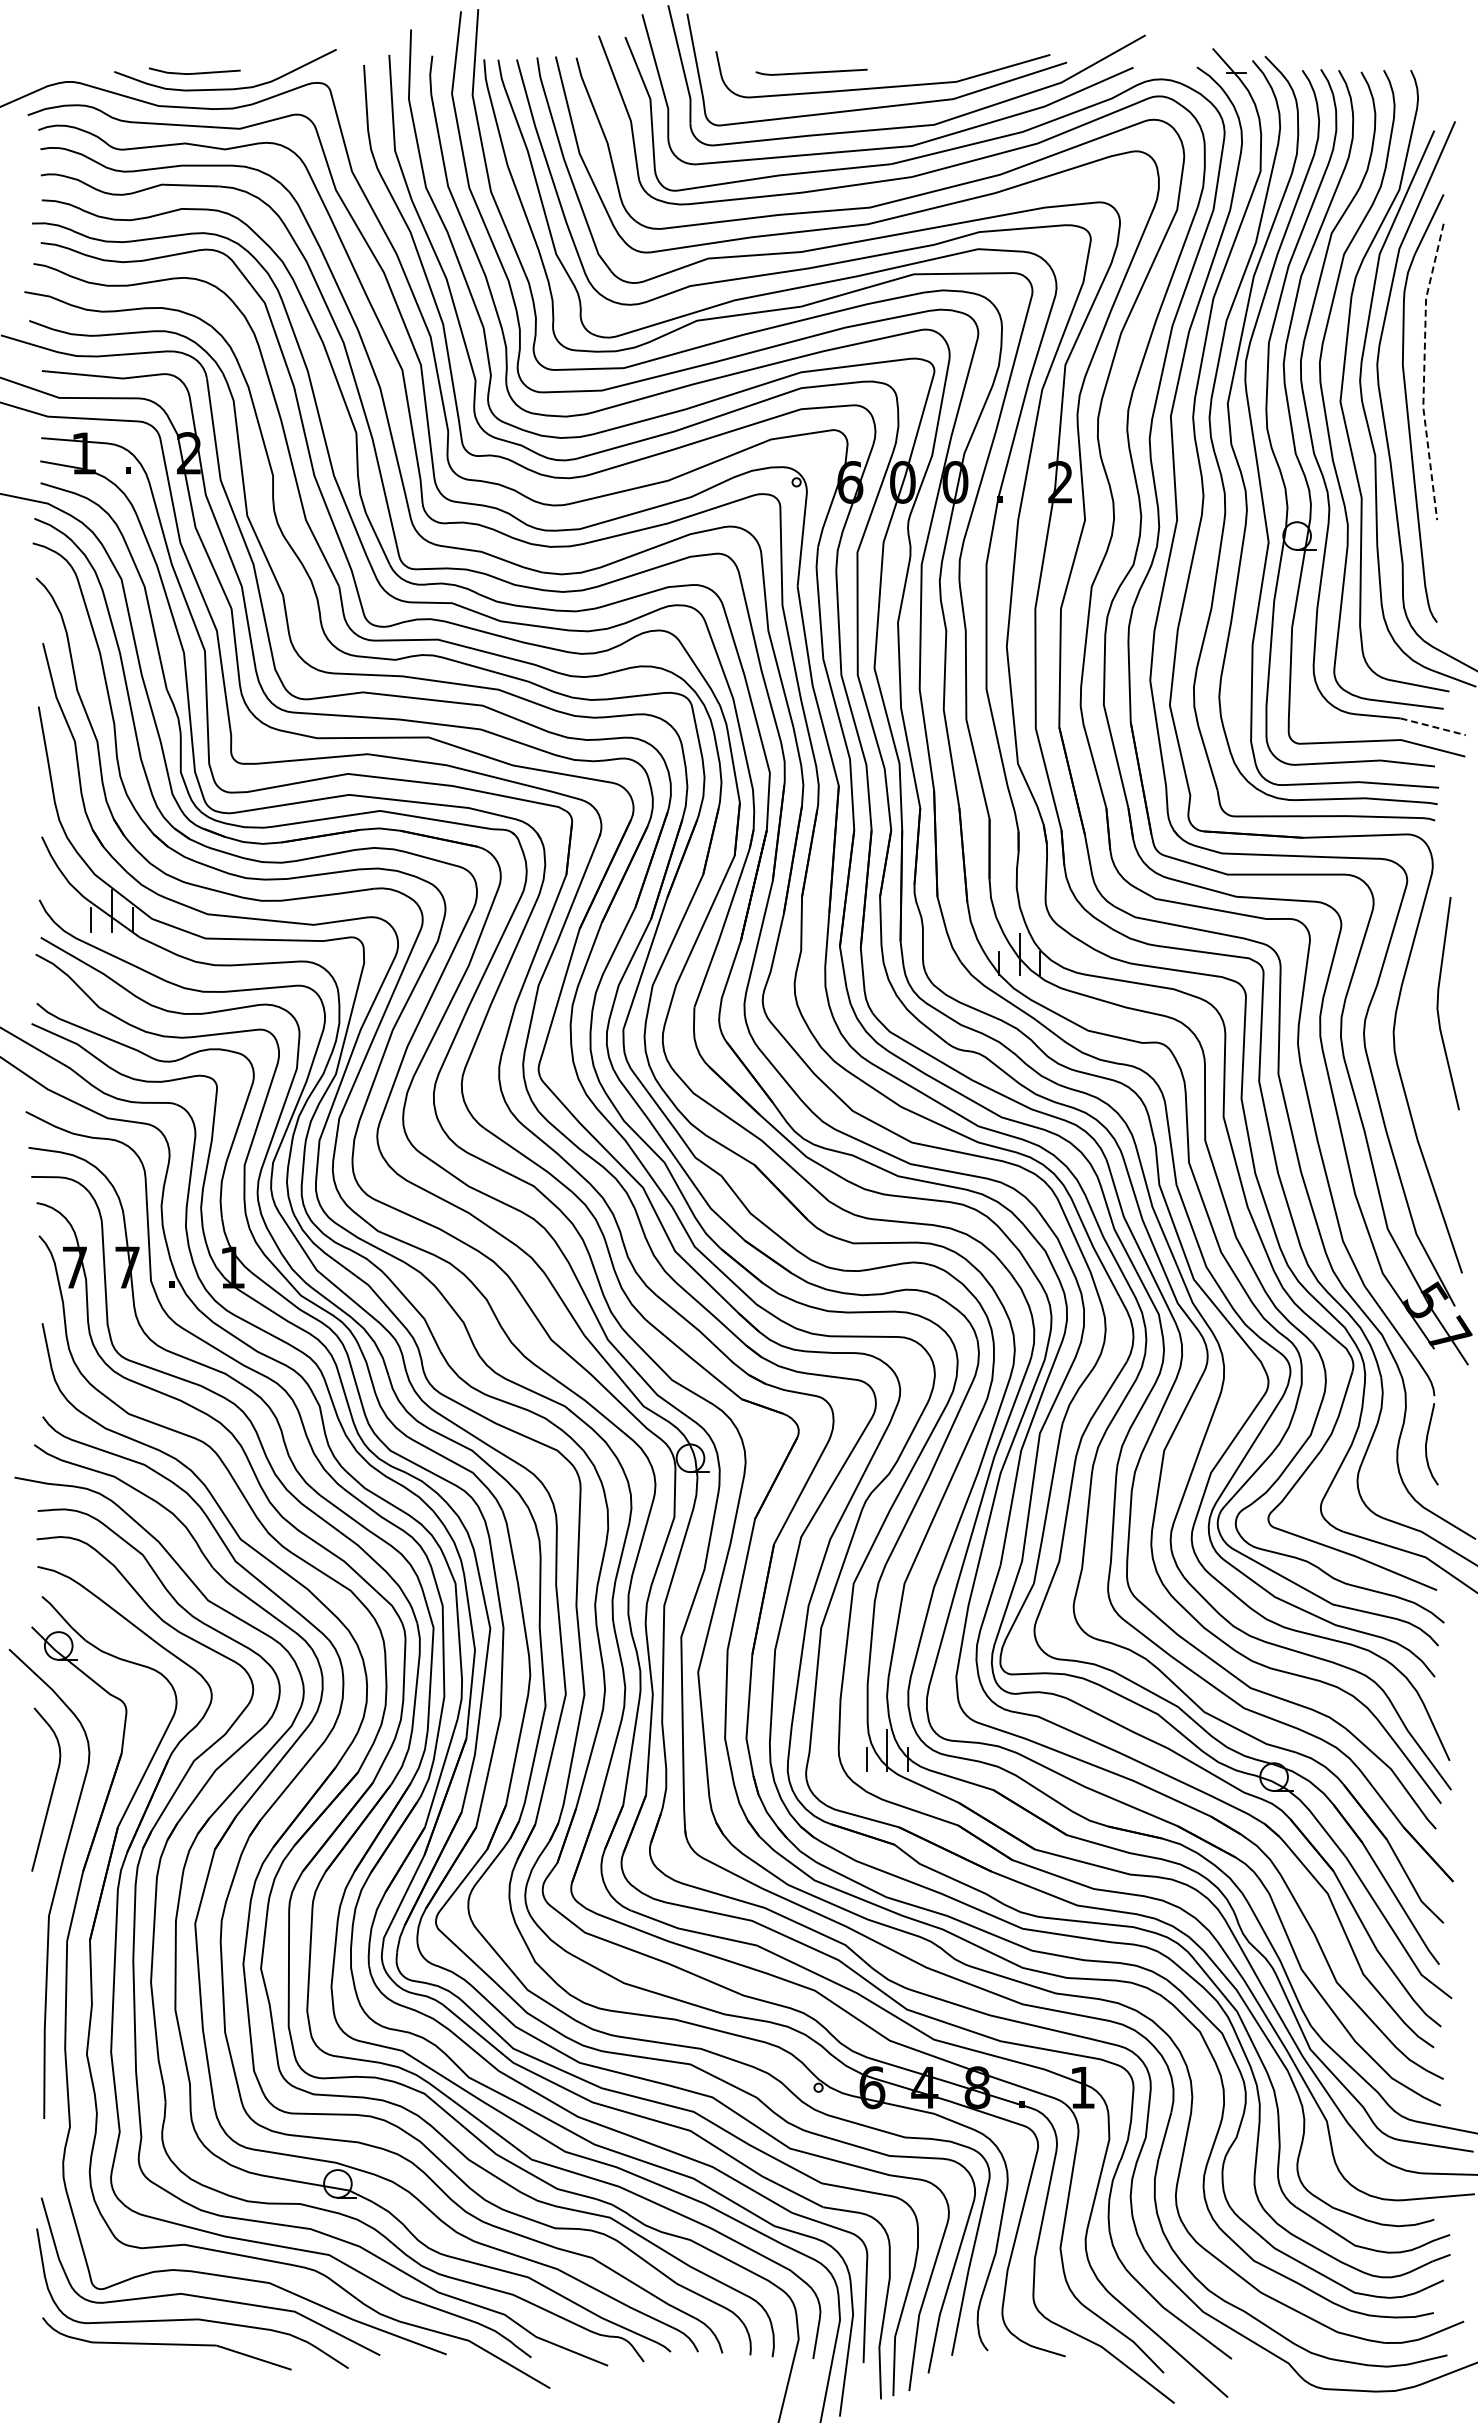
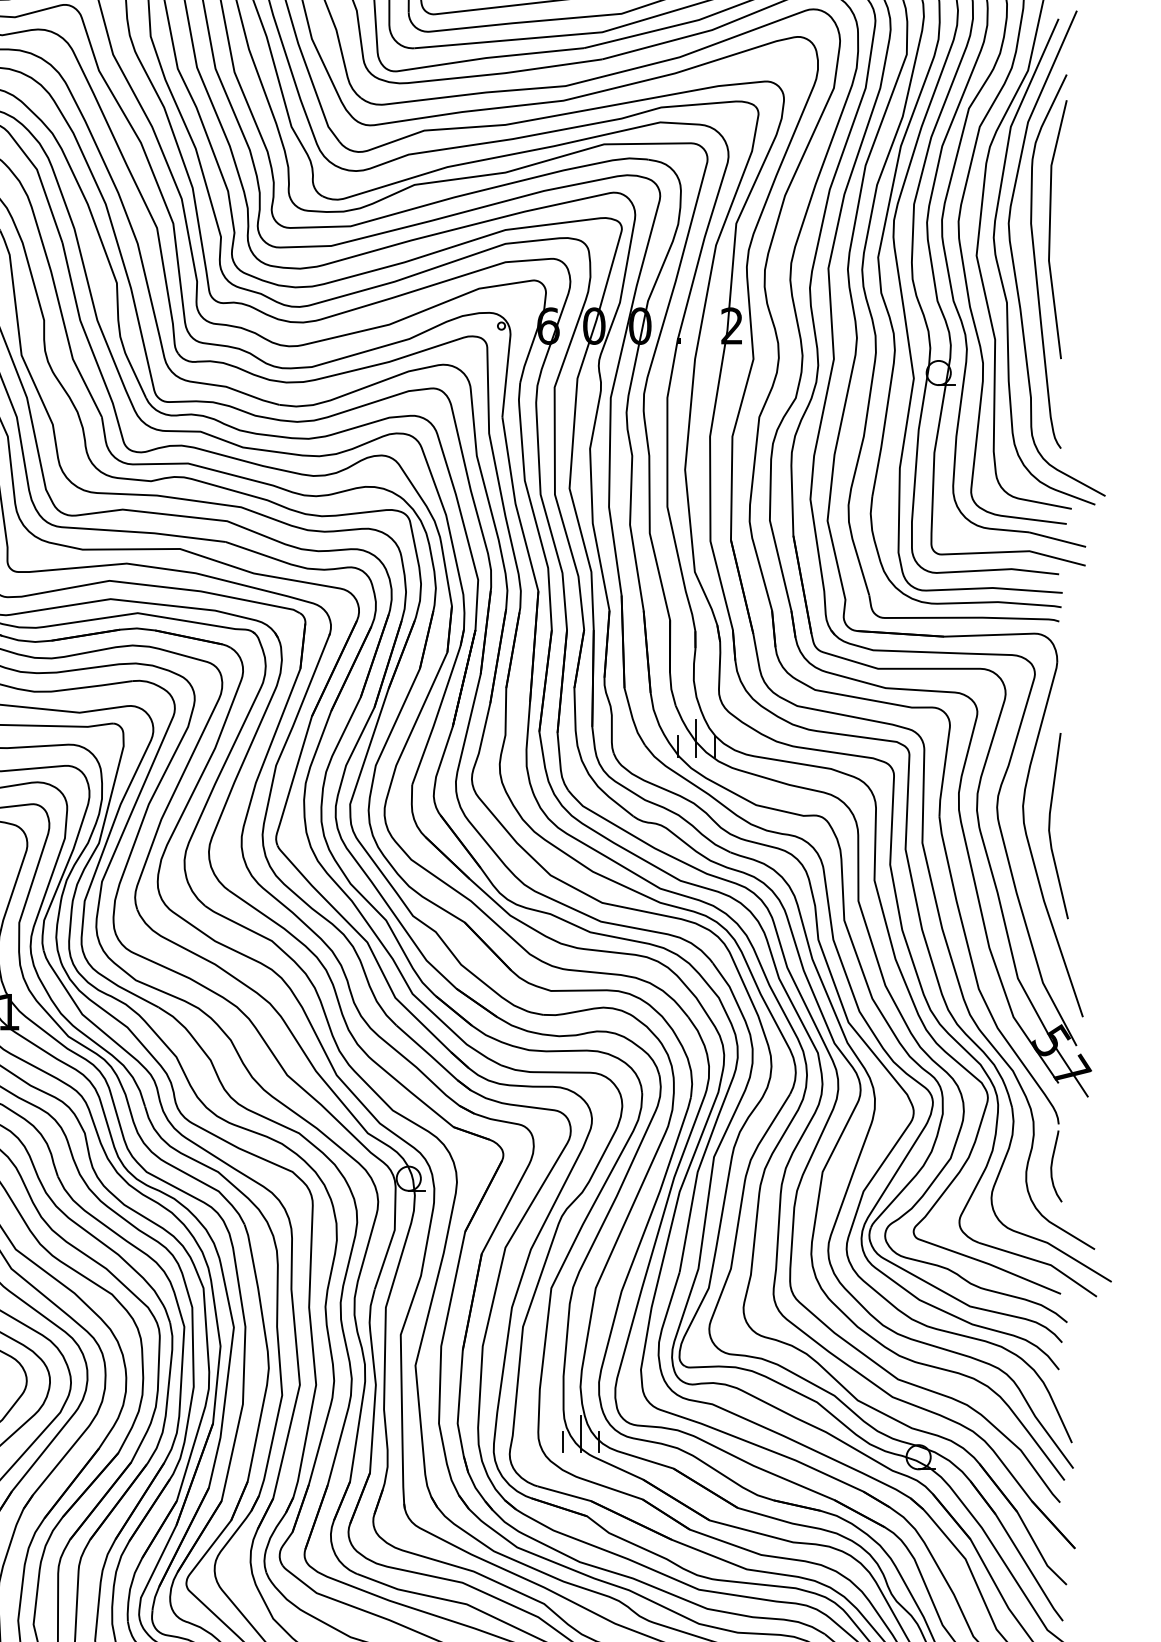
line: (1424, 371) -> (1050, 229), dashed -> solid
line: (1433, 726) -> (1057, 539), dashed -> solid
line: (1438, 1003) -> (1050, 825), moved

